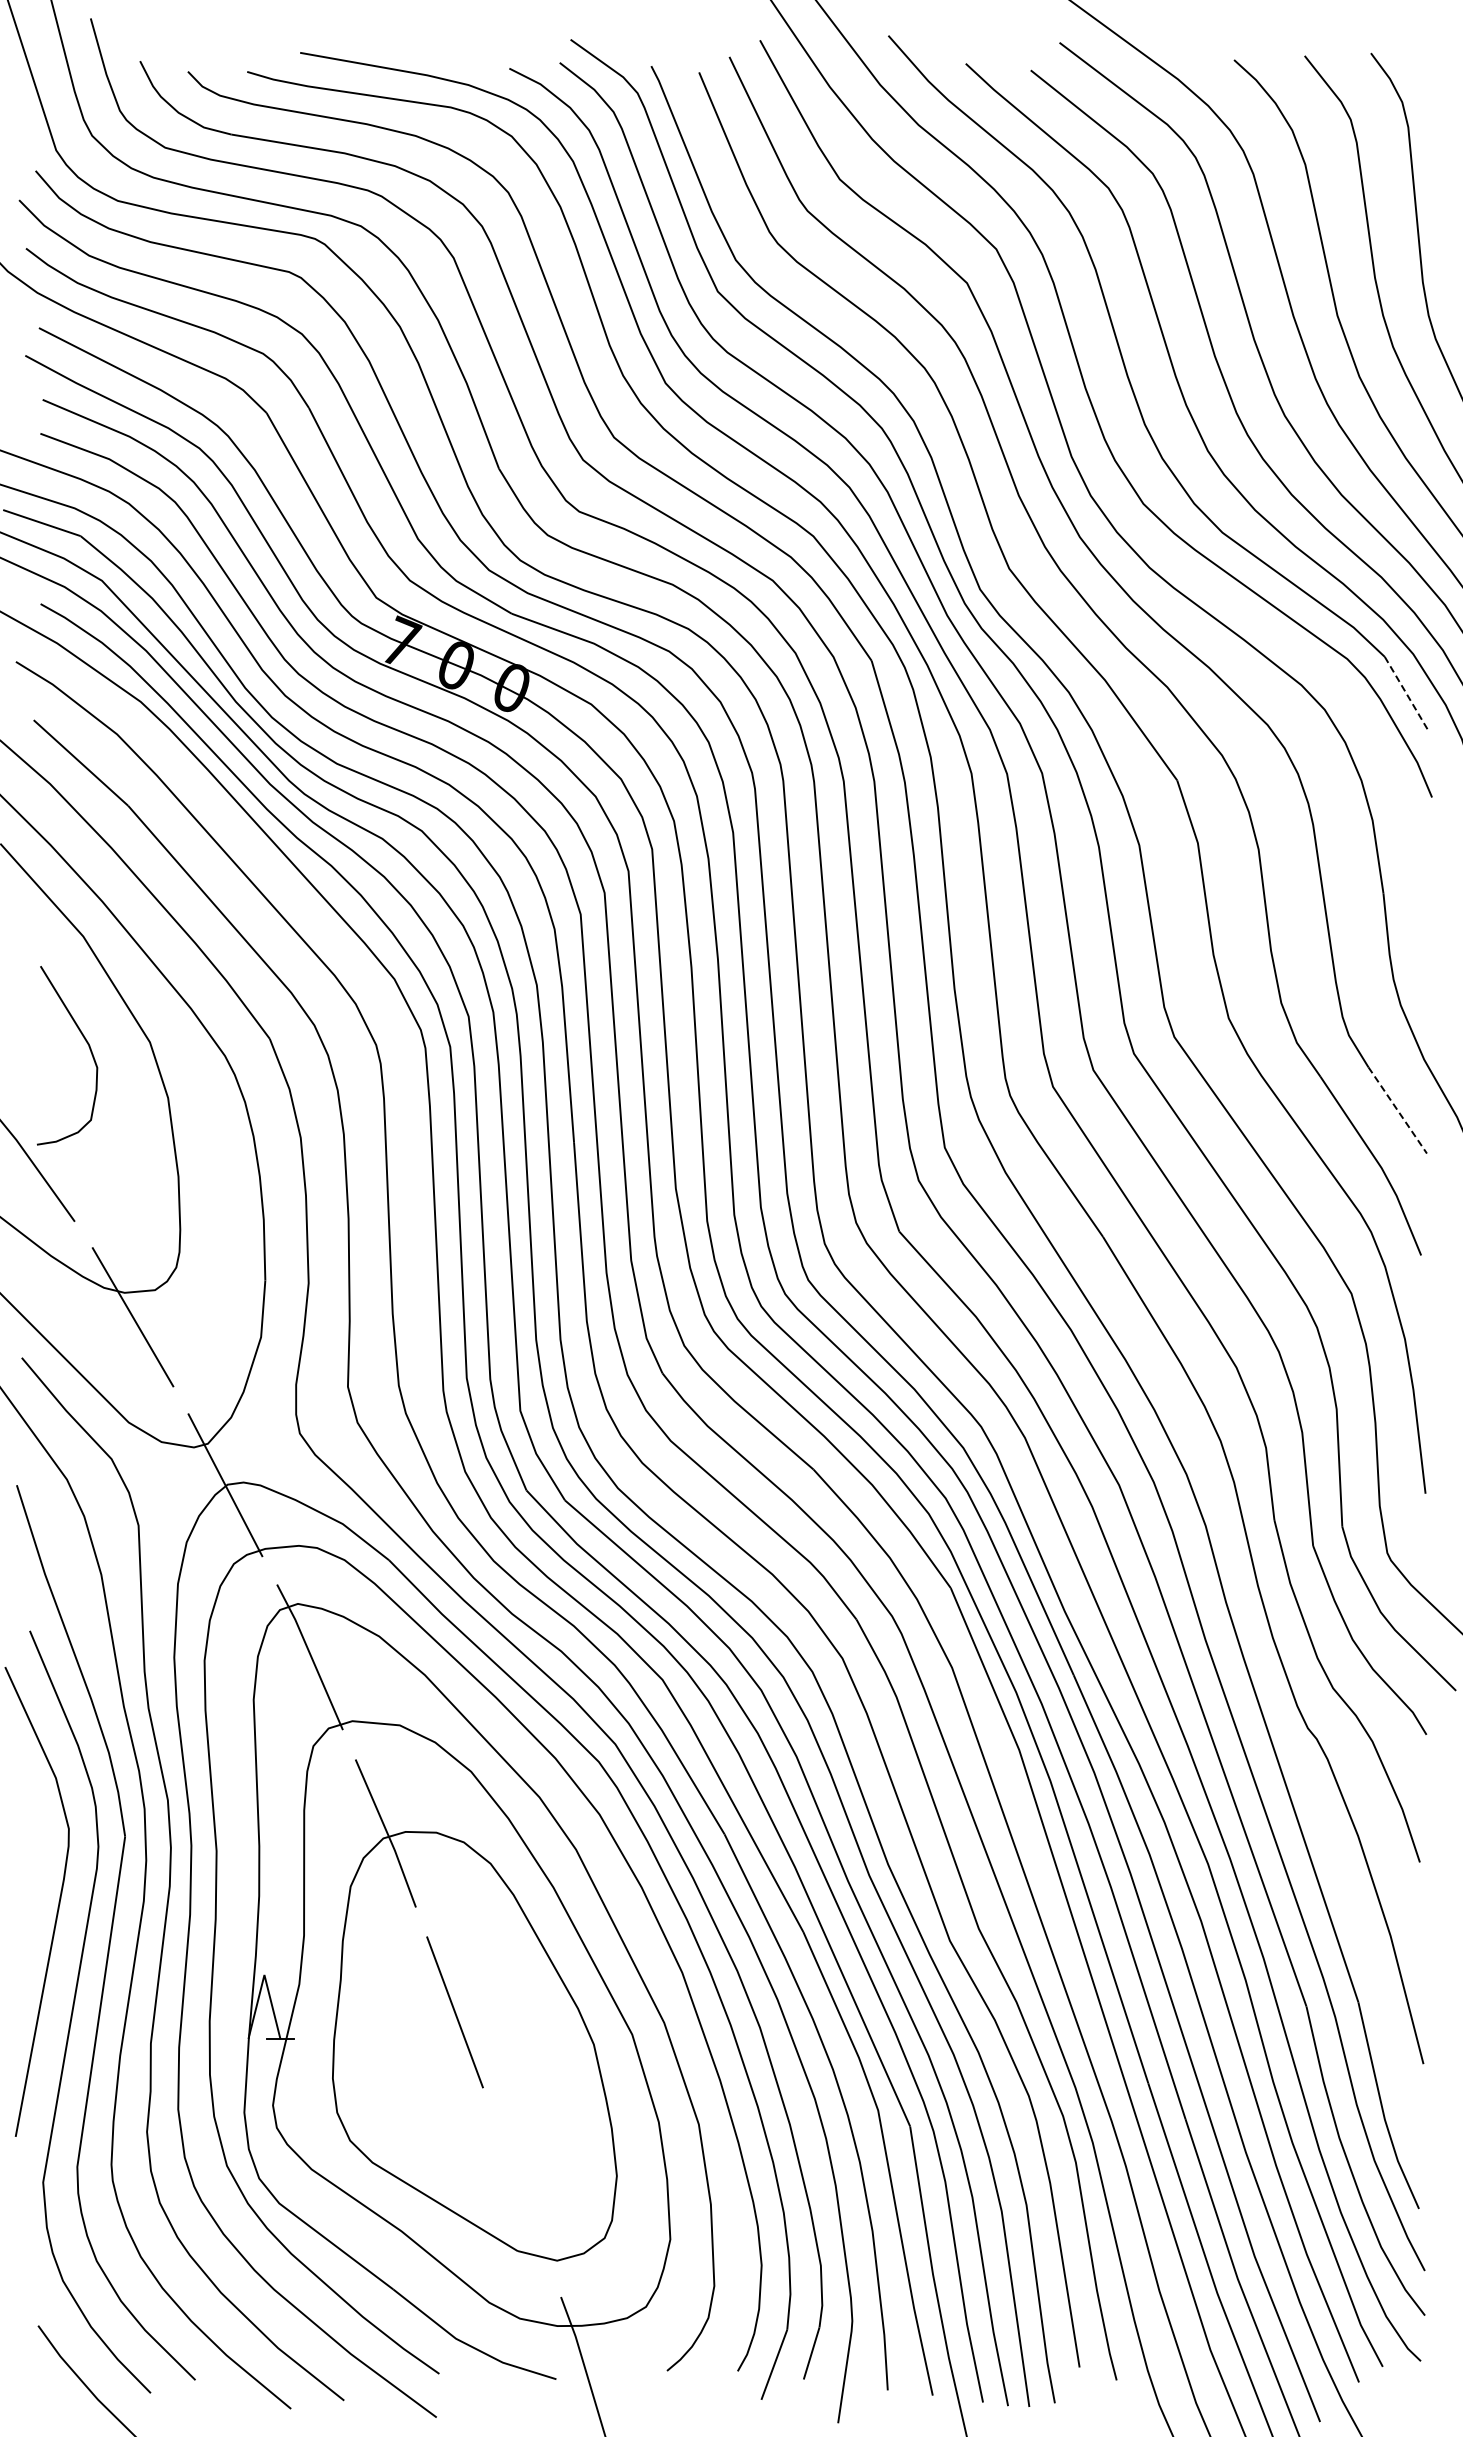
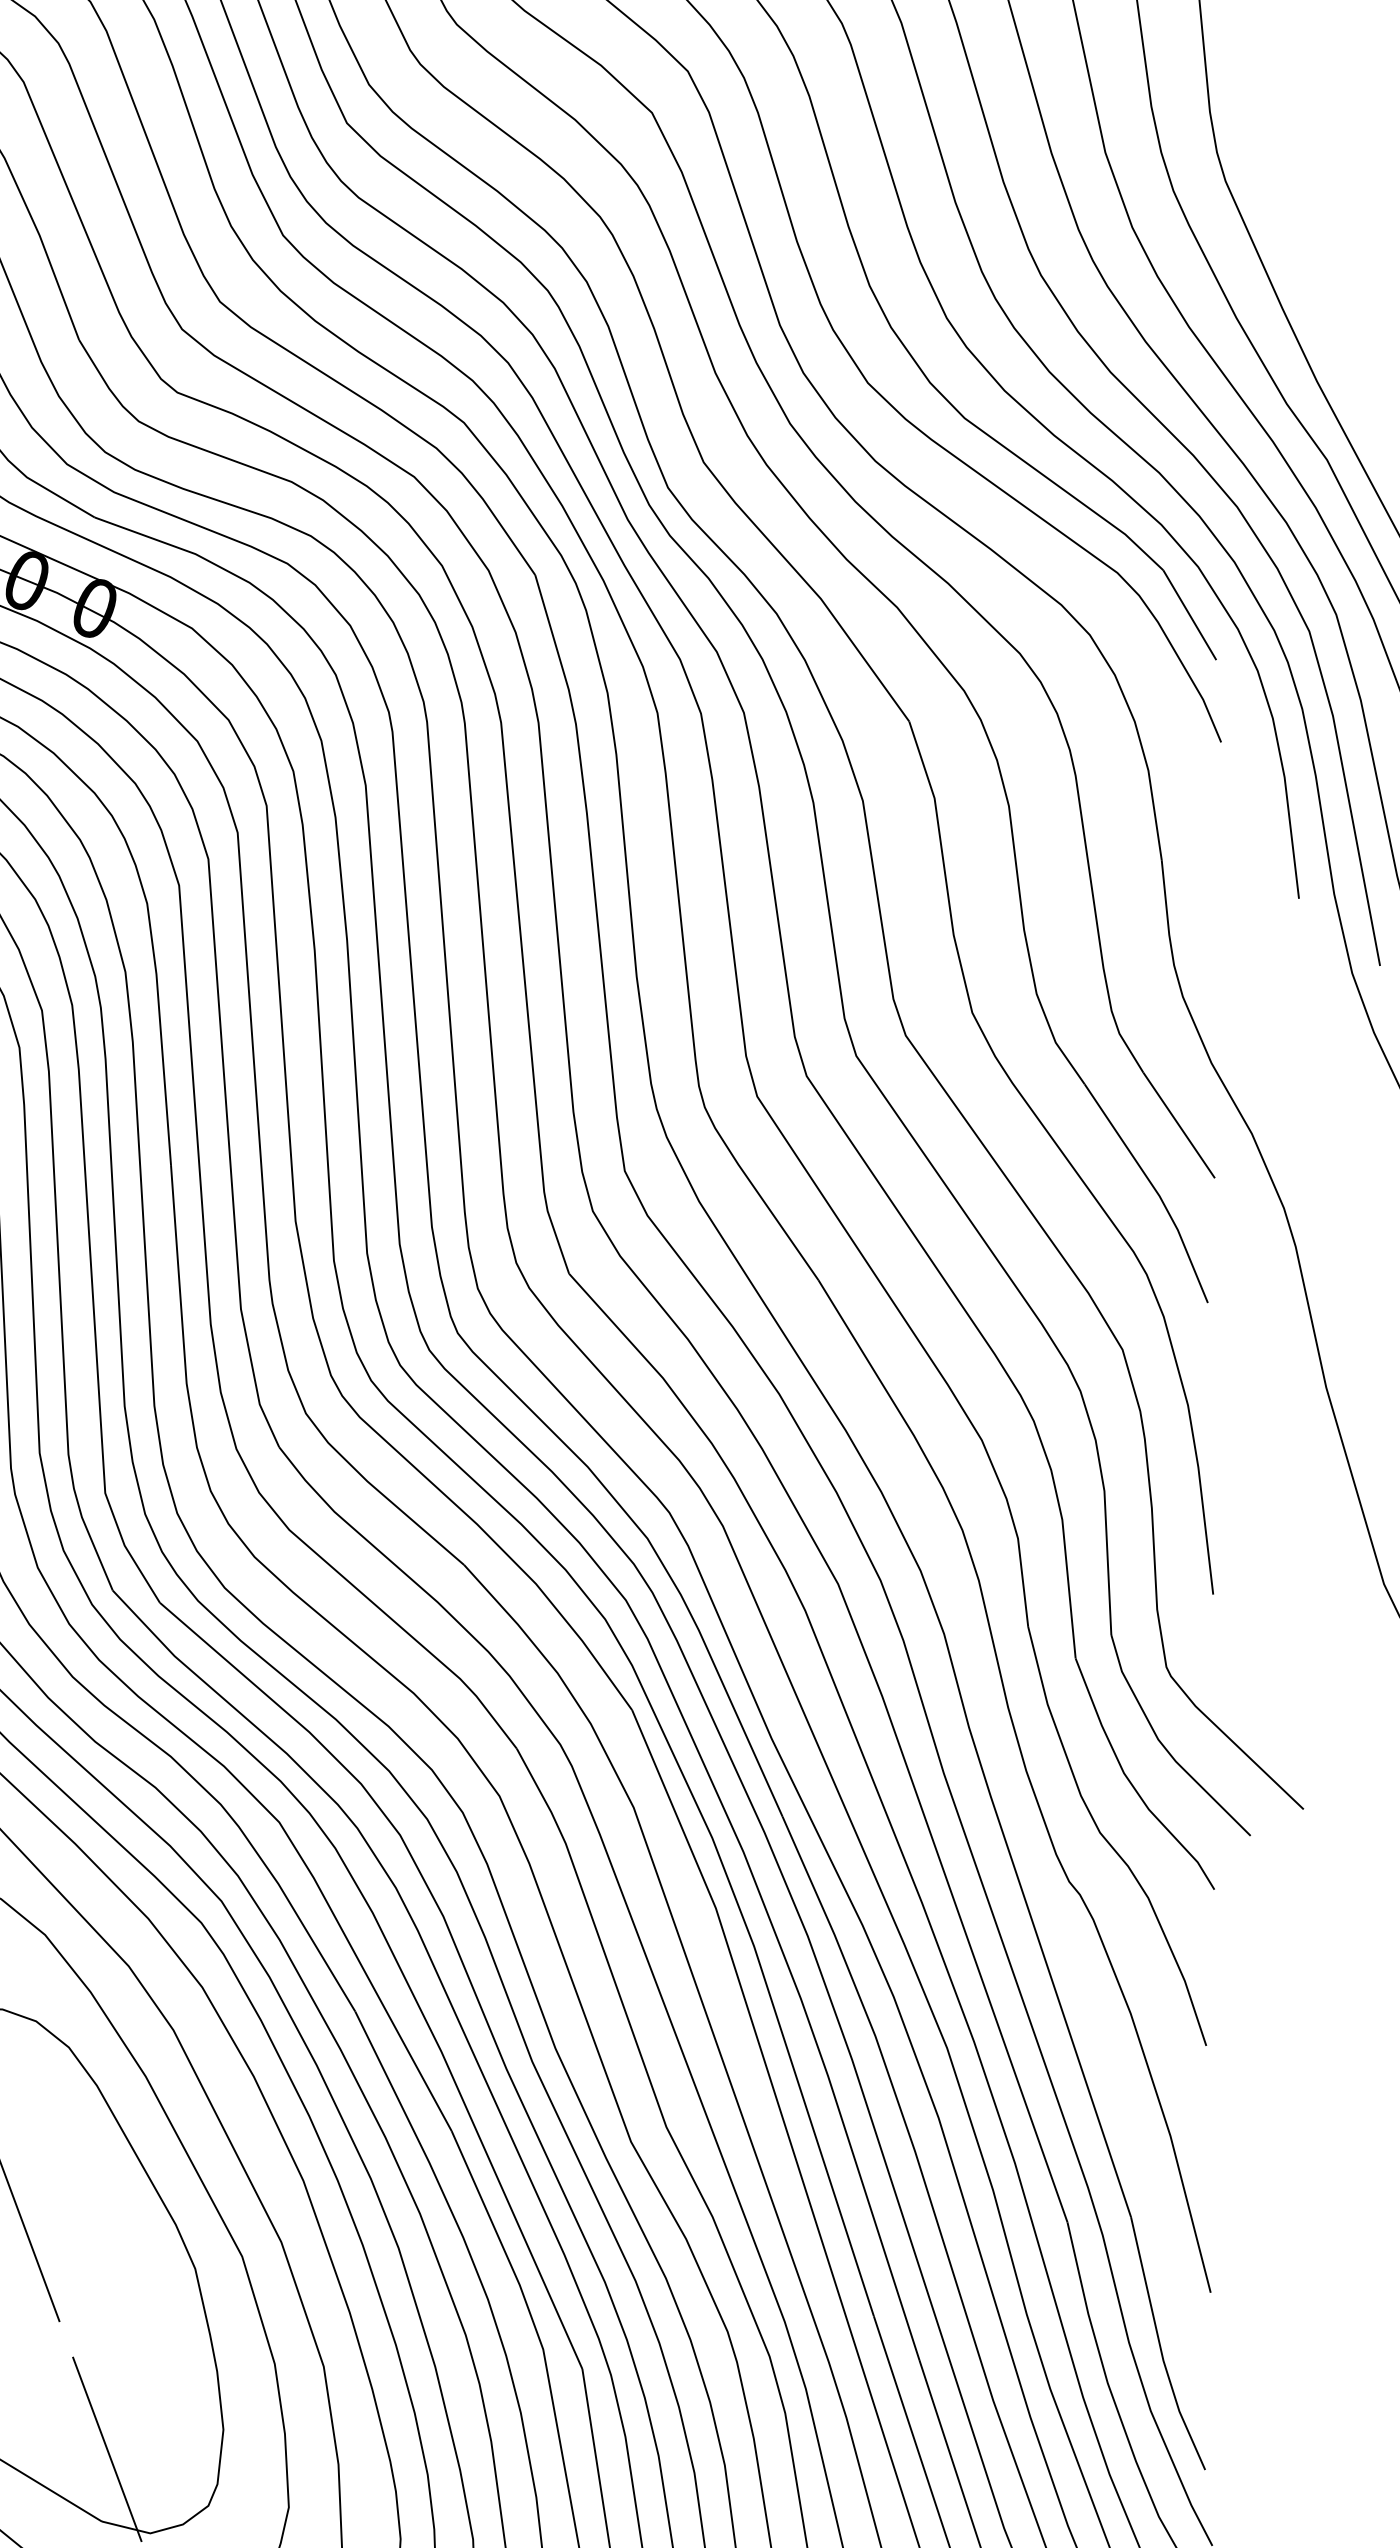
line: (1406, 693) -> (1189, 615), dashed -> solid
line: (1398, 1110) -> (1180, 1125), dashed -> solid
line: (521, 2191) -> (106, 2448), added

